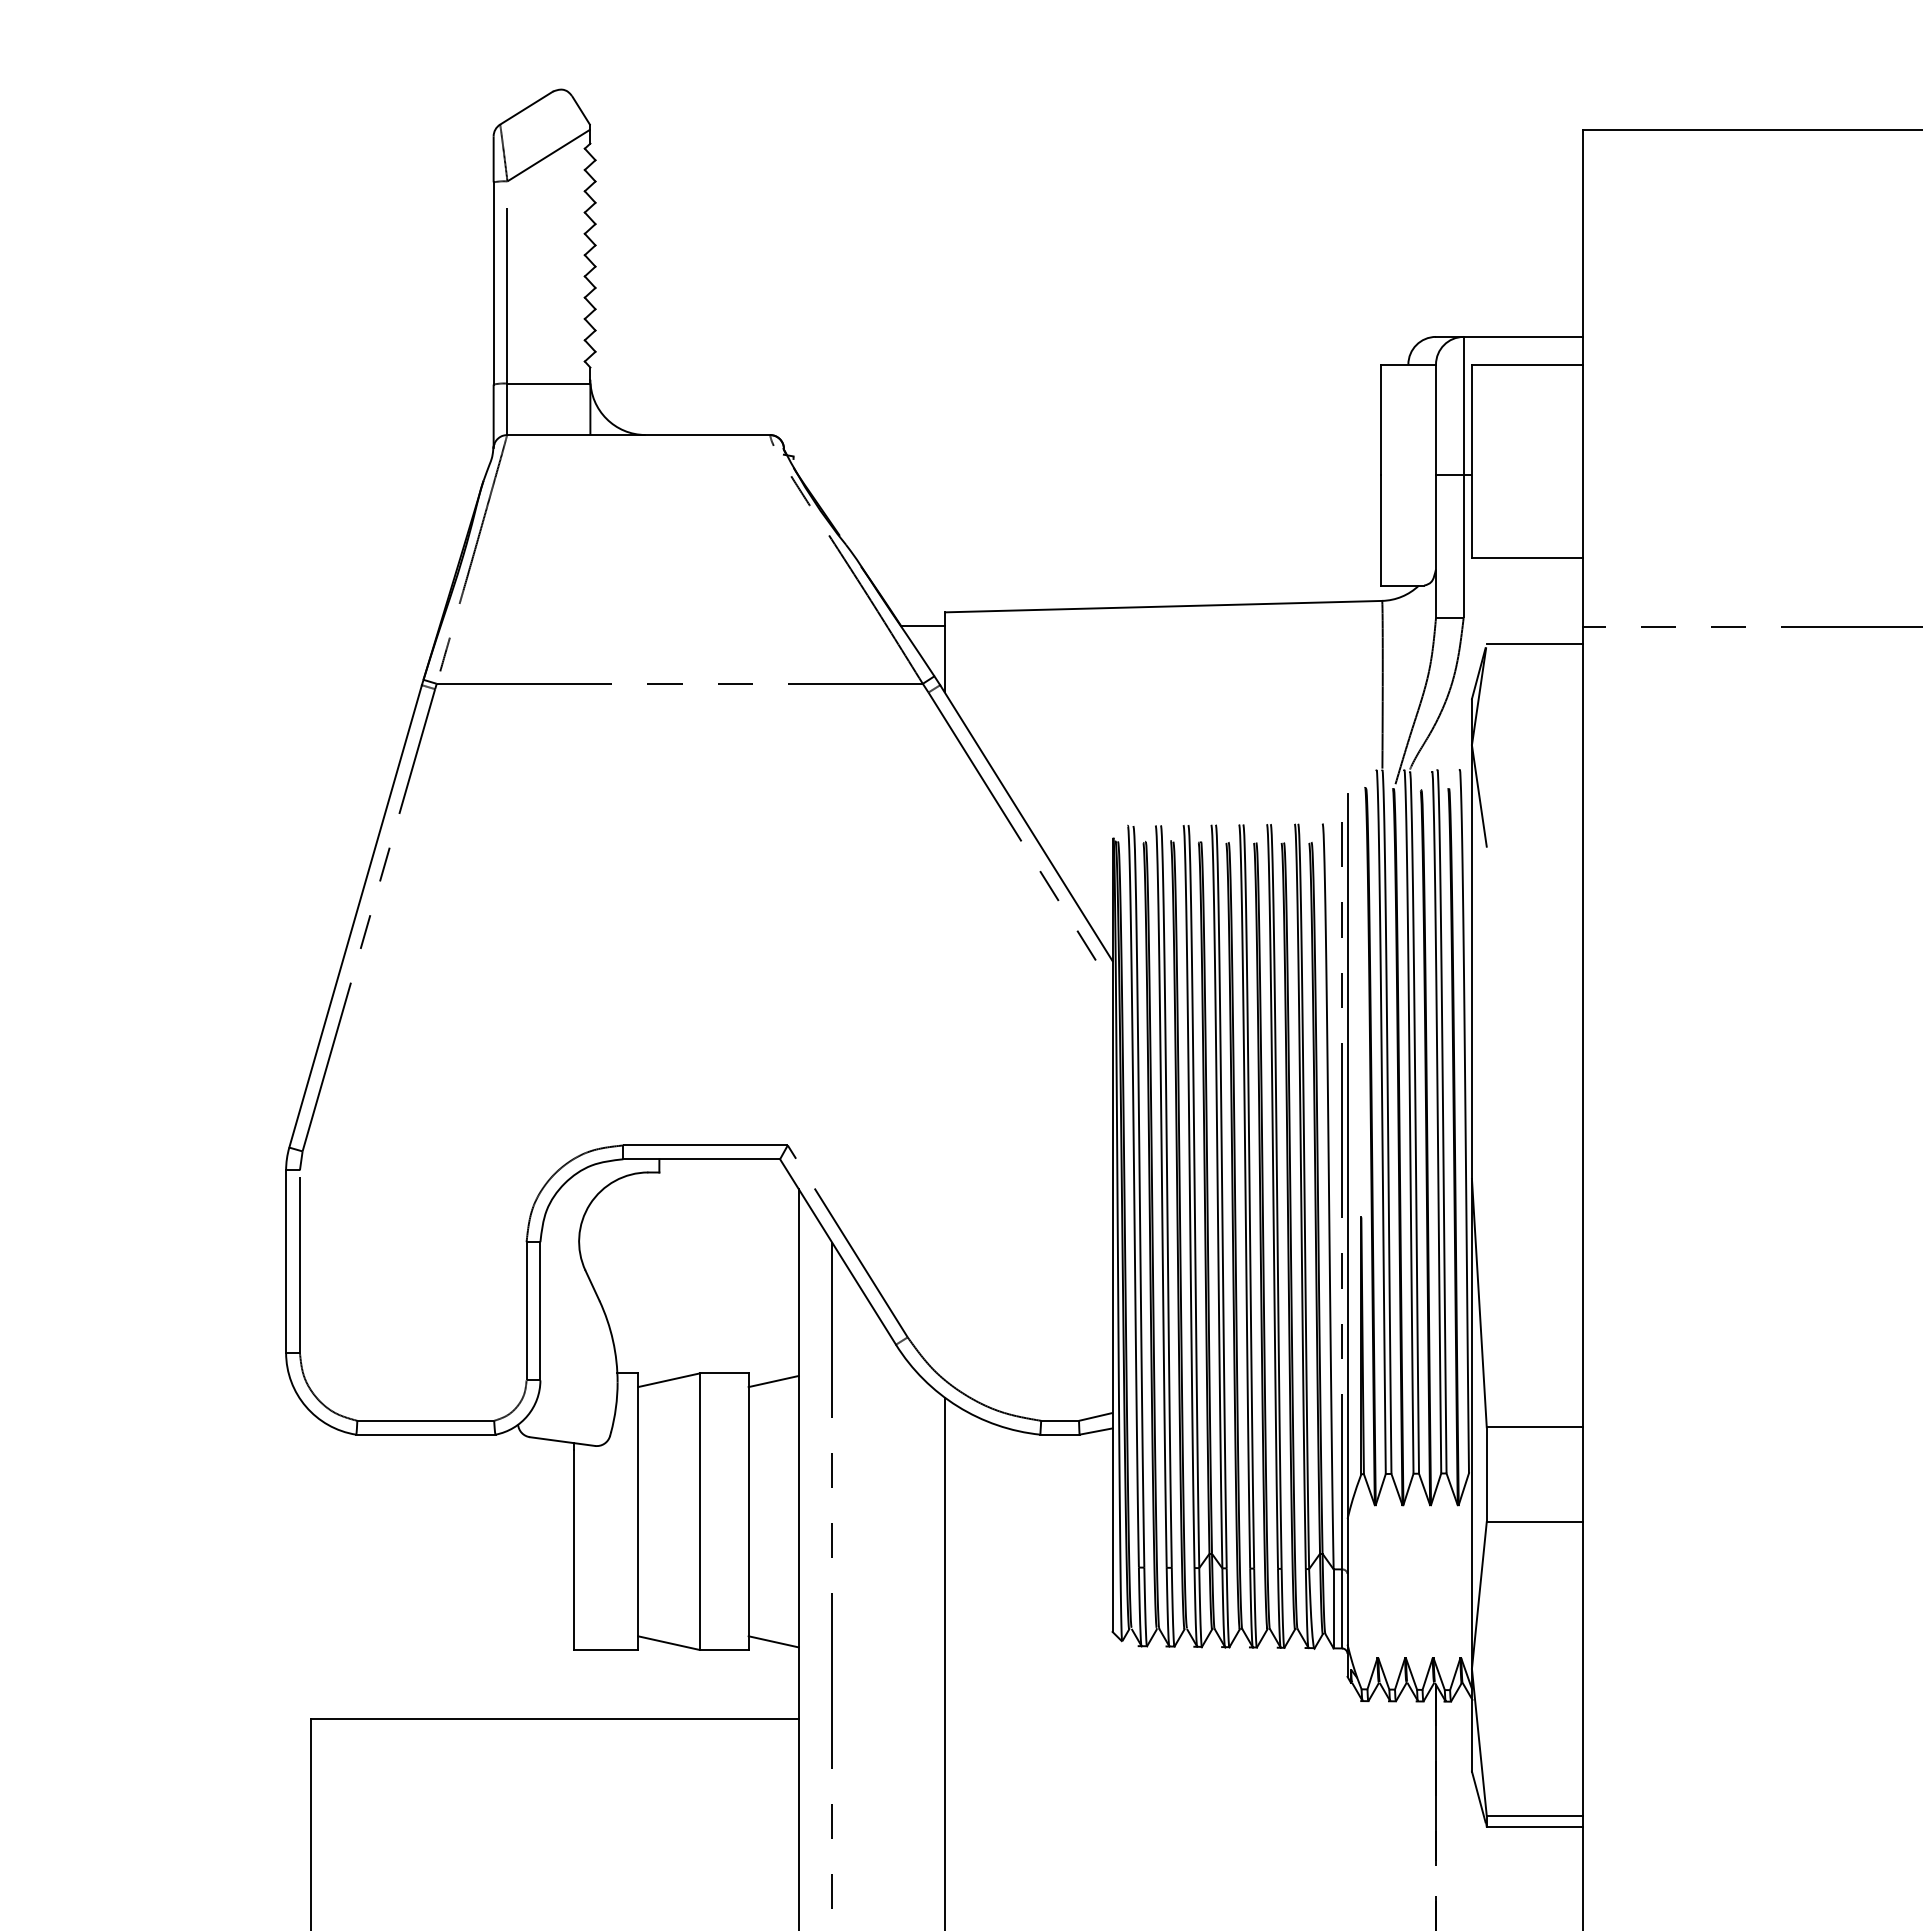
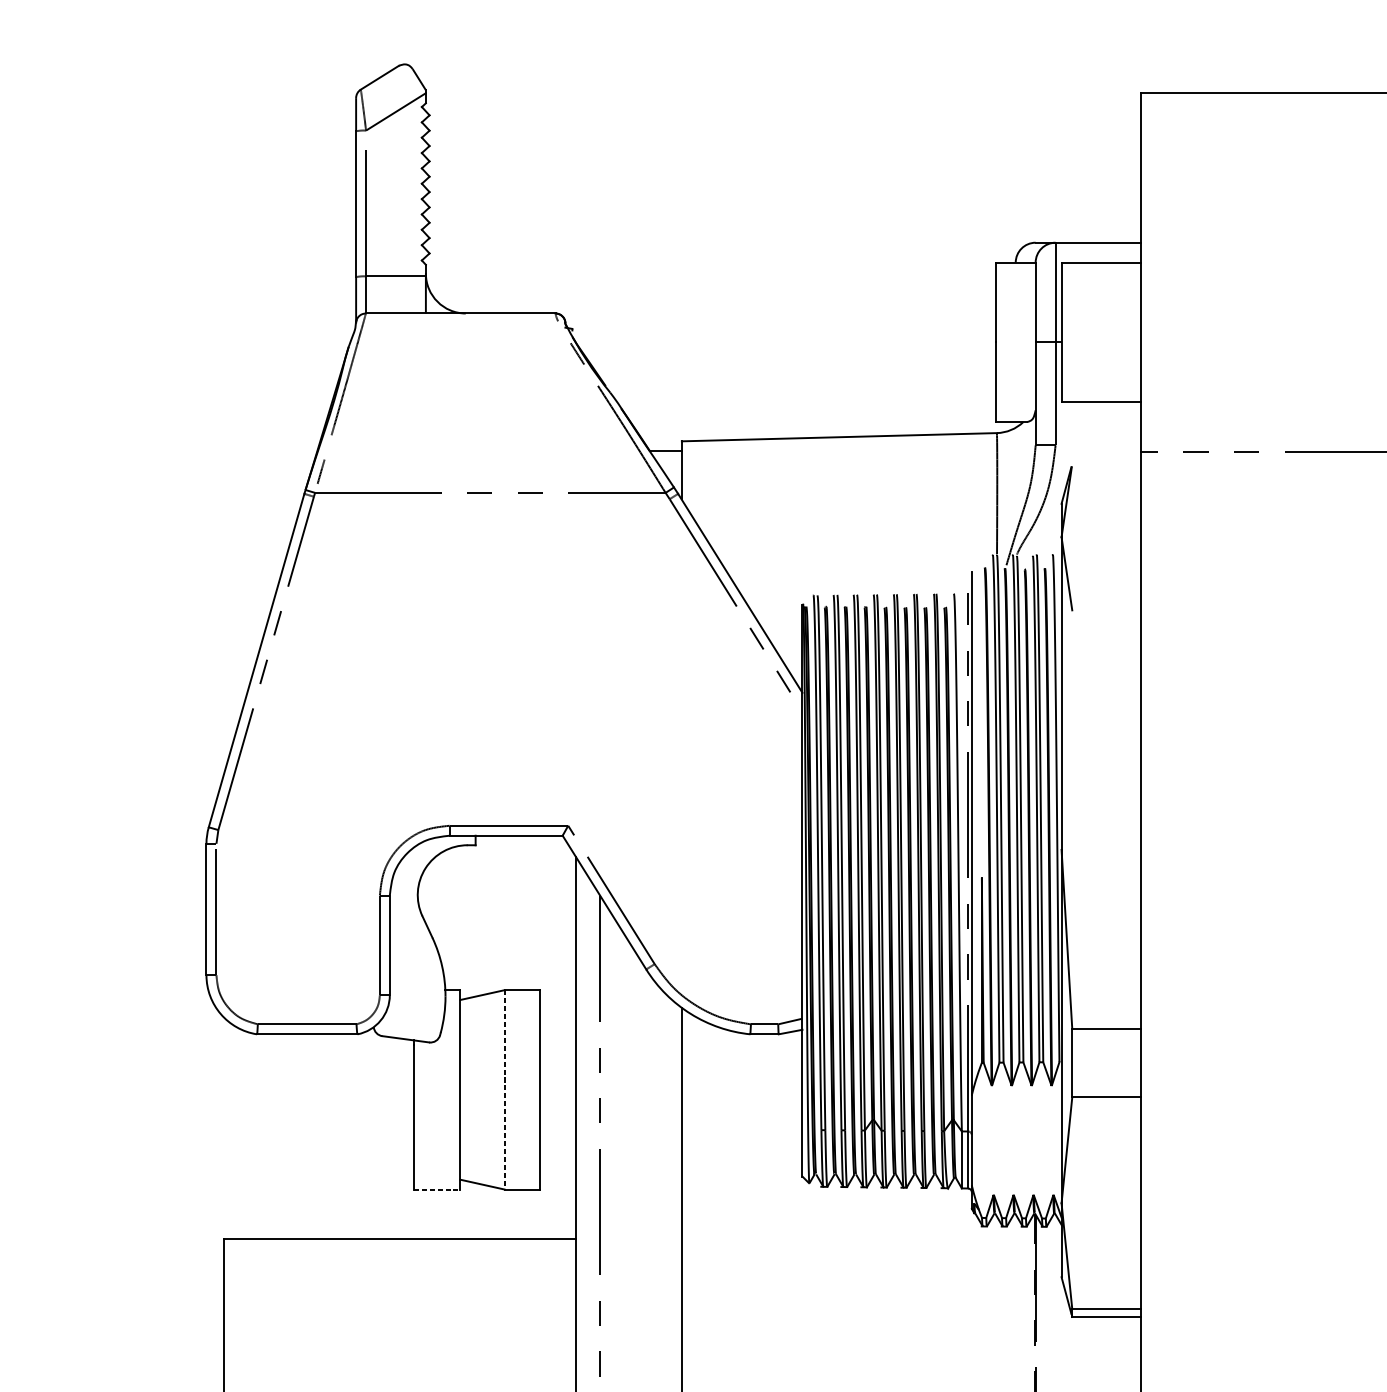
line: (1534, 643) -> (1106, 463), removed
line: (773, 1381) -> (557, 995), removed
line: (699, 1512) -> (504, 1090), solid -> dashed
line: (773, 1641) -> (557, 1183), removed
line: (606, 1649) -> (437, 1189), solid -> dashed

